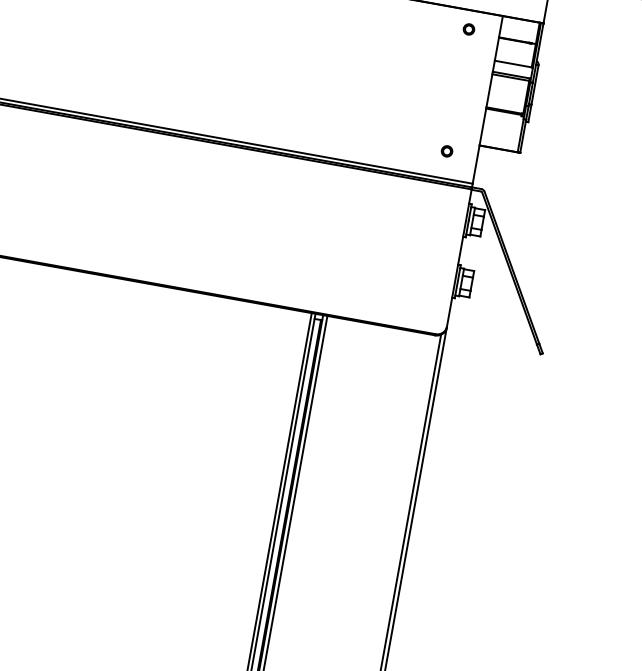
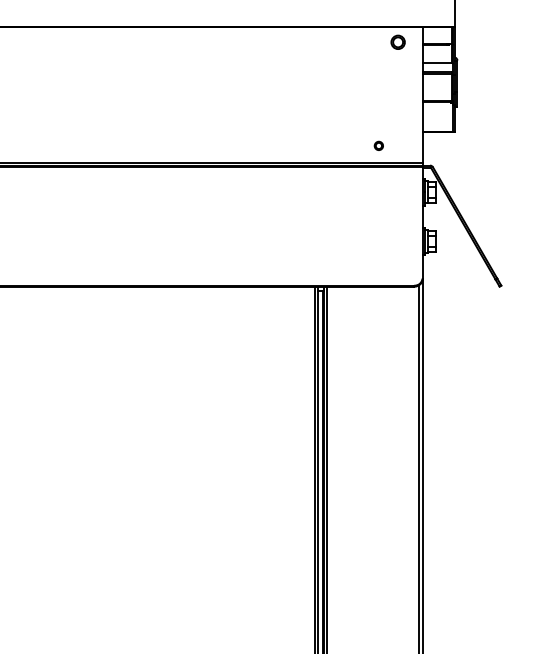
part: (468, 29) -> (397, 42), size x1.6
part: (446, 150) -> (378, 145), moved

